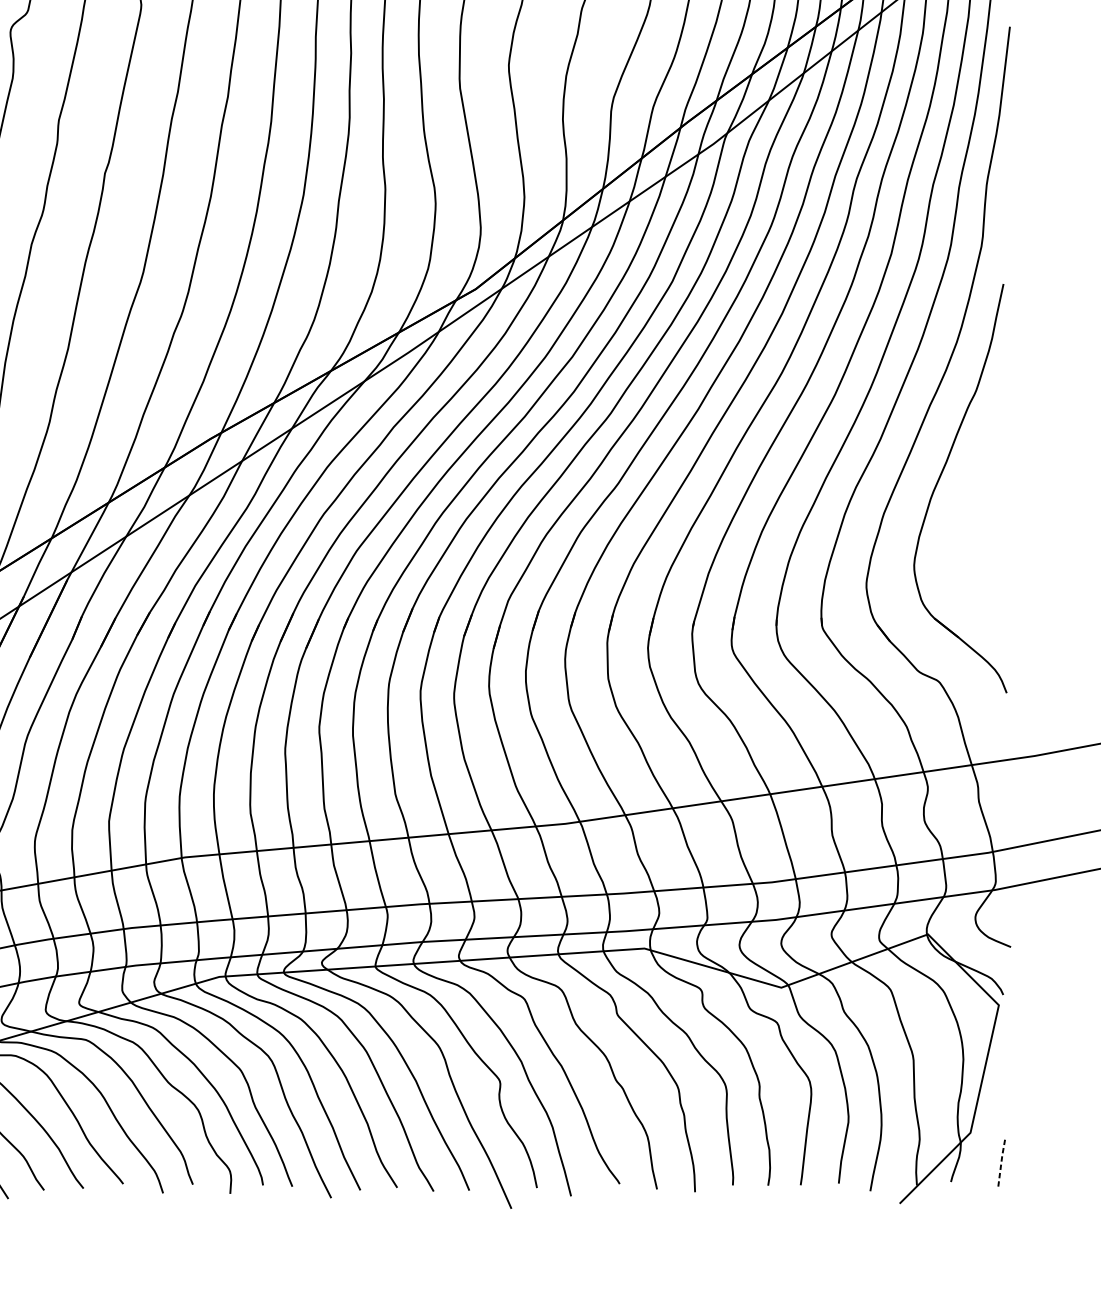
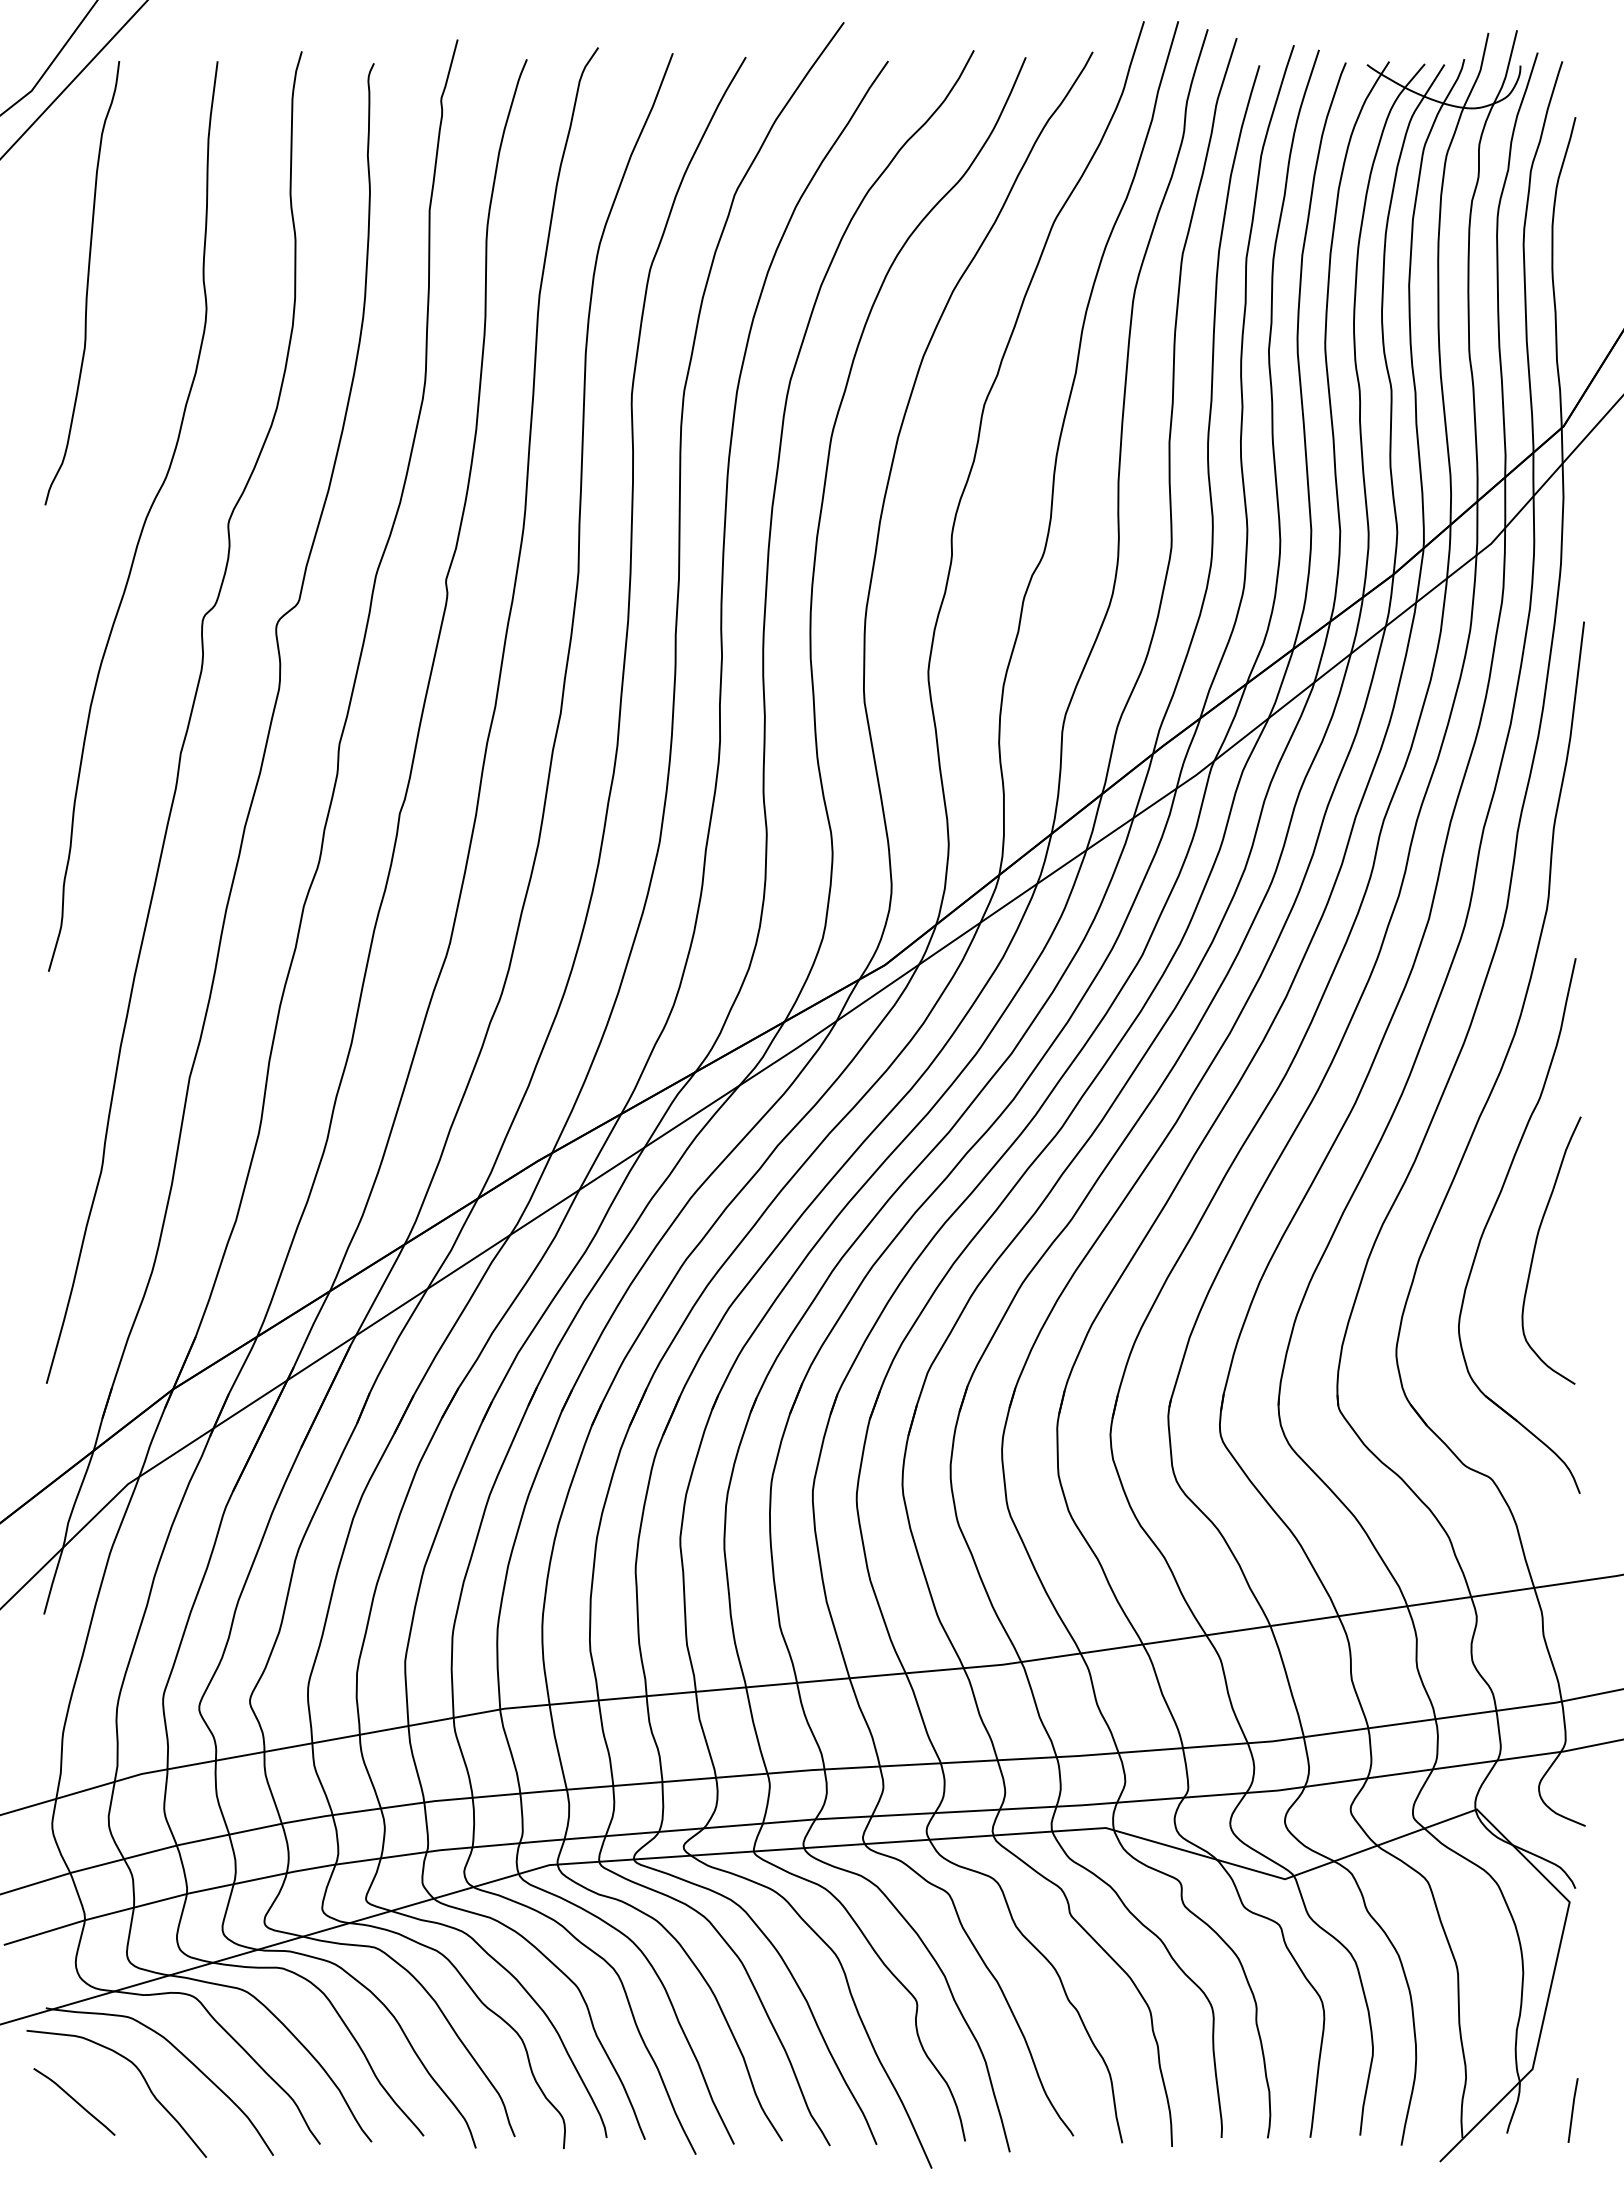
curve: (973, 503) -> (1536, 1245), added
line: (1001, 1164) -> (1572, 2110), dashed -> solid

